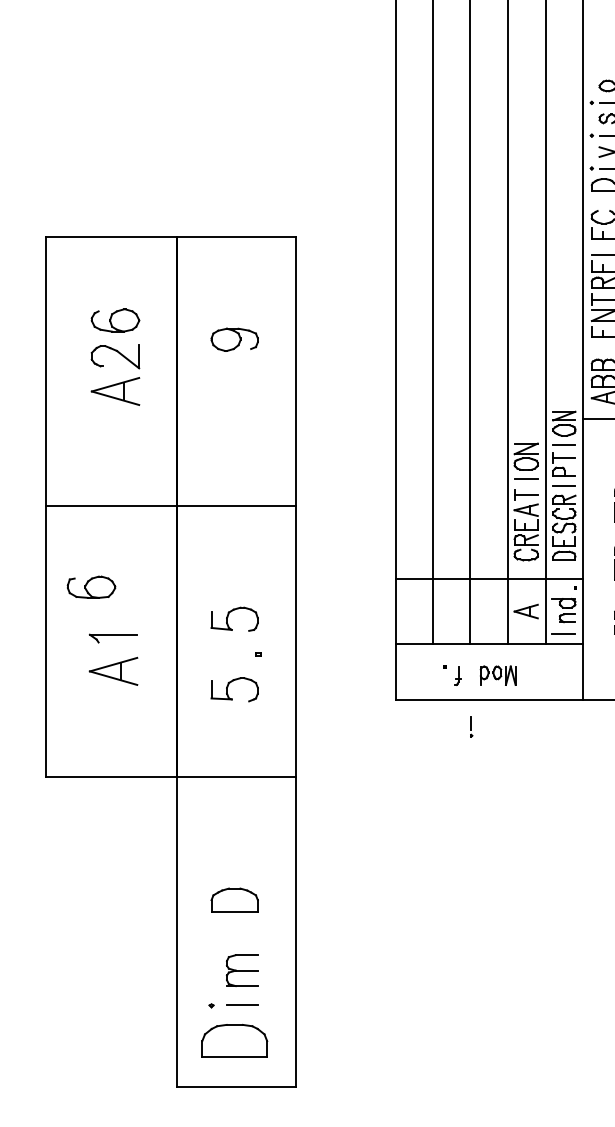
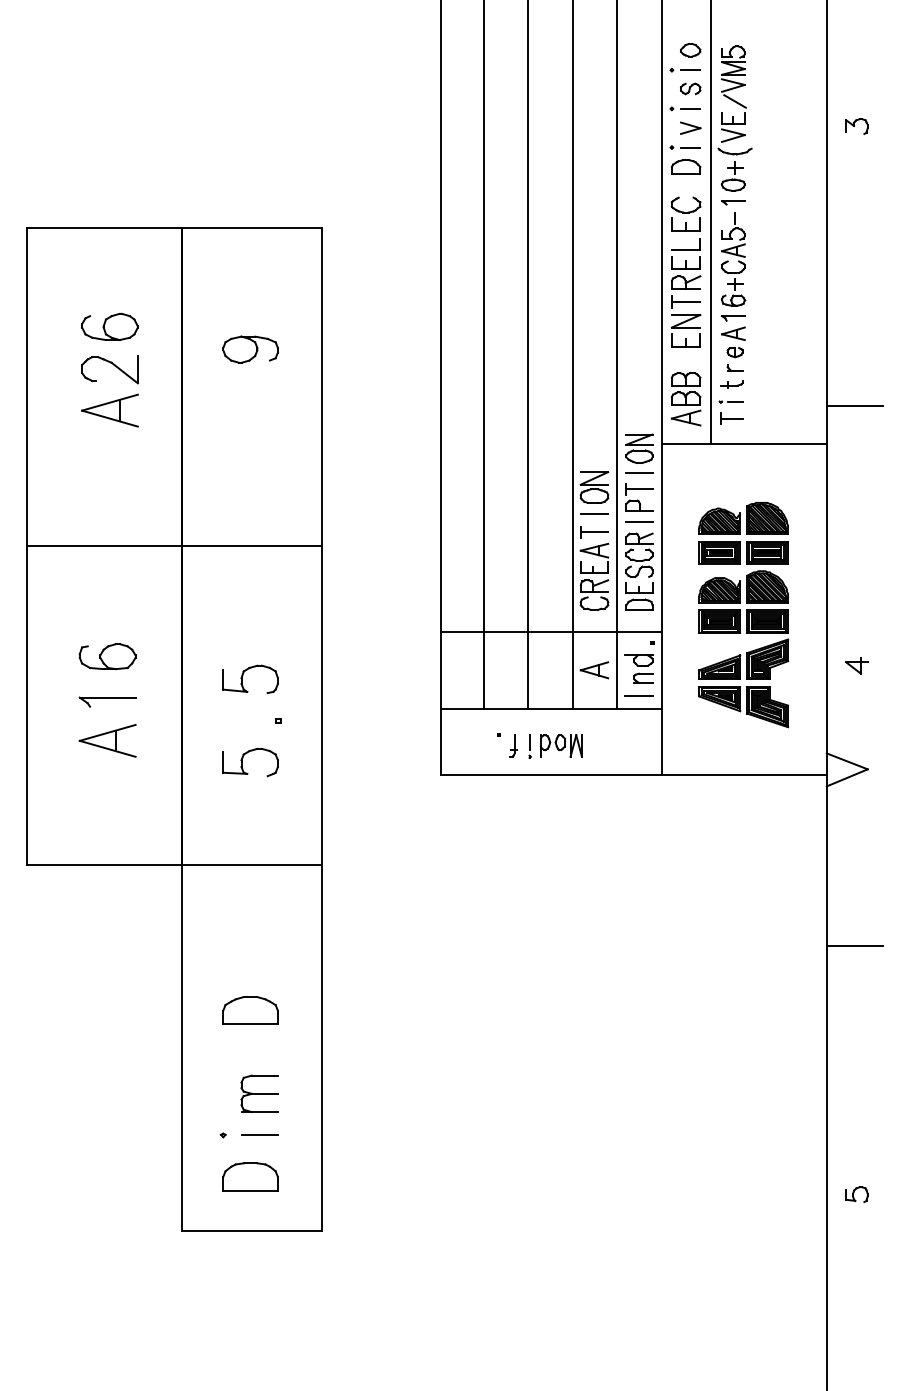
part: (91, 587) -> (107, 656), moved
part: (471, 727) -> (529, 746), moved
part: (234, 1040) -> (250, 1176), size x0.71

